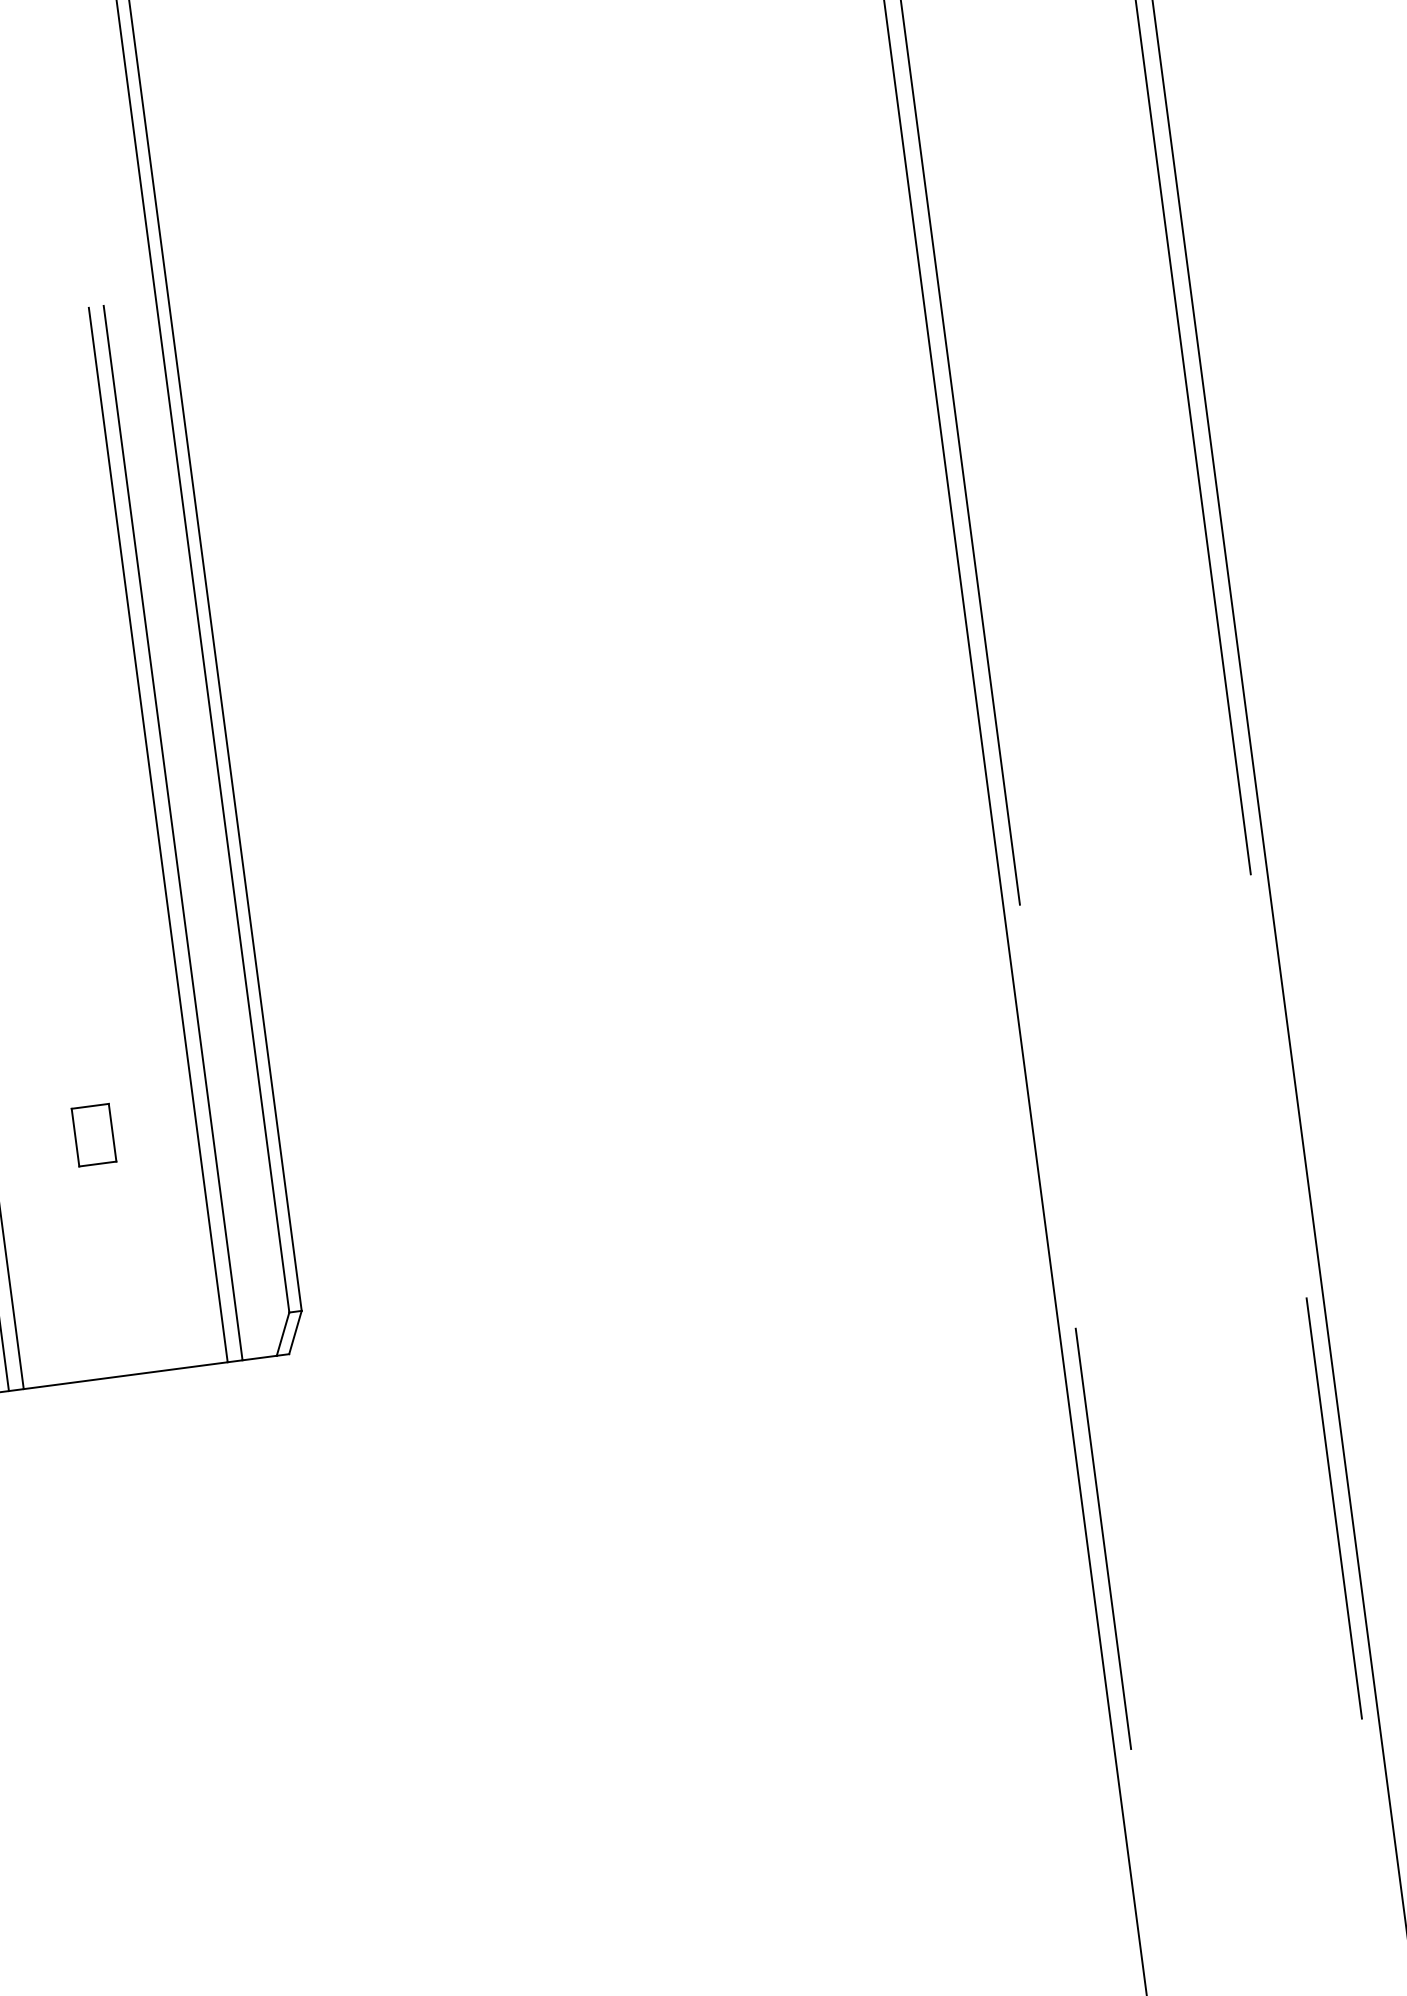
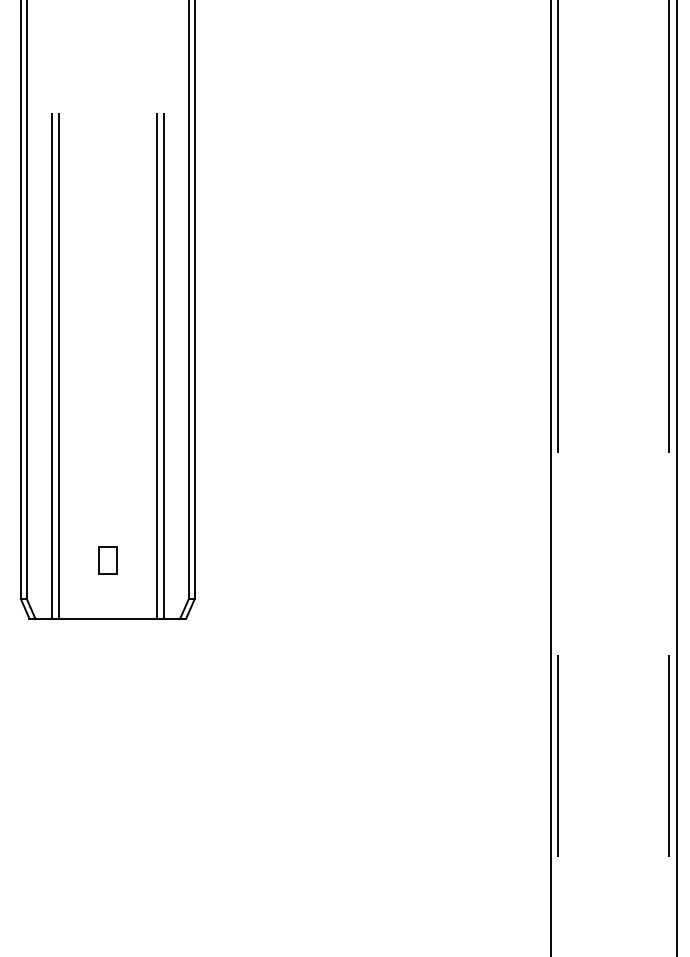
part: (93, 1135) -> (107, 560), moved

